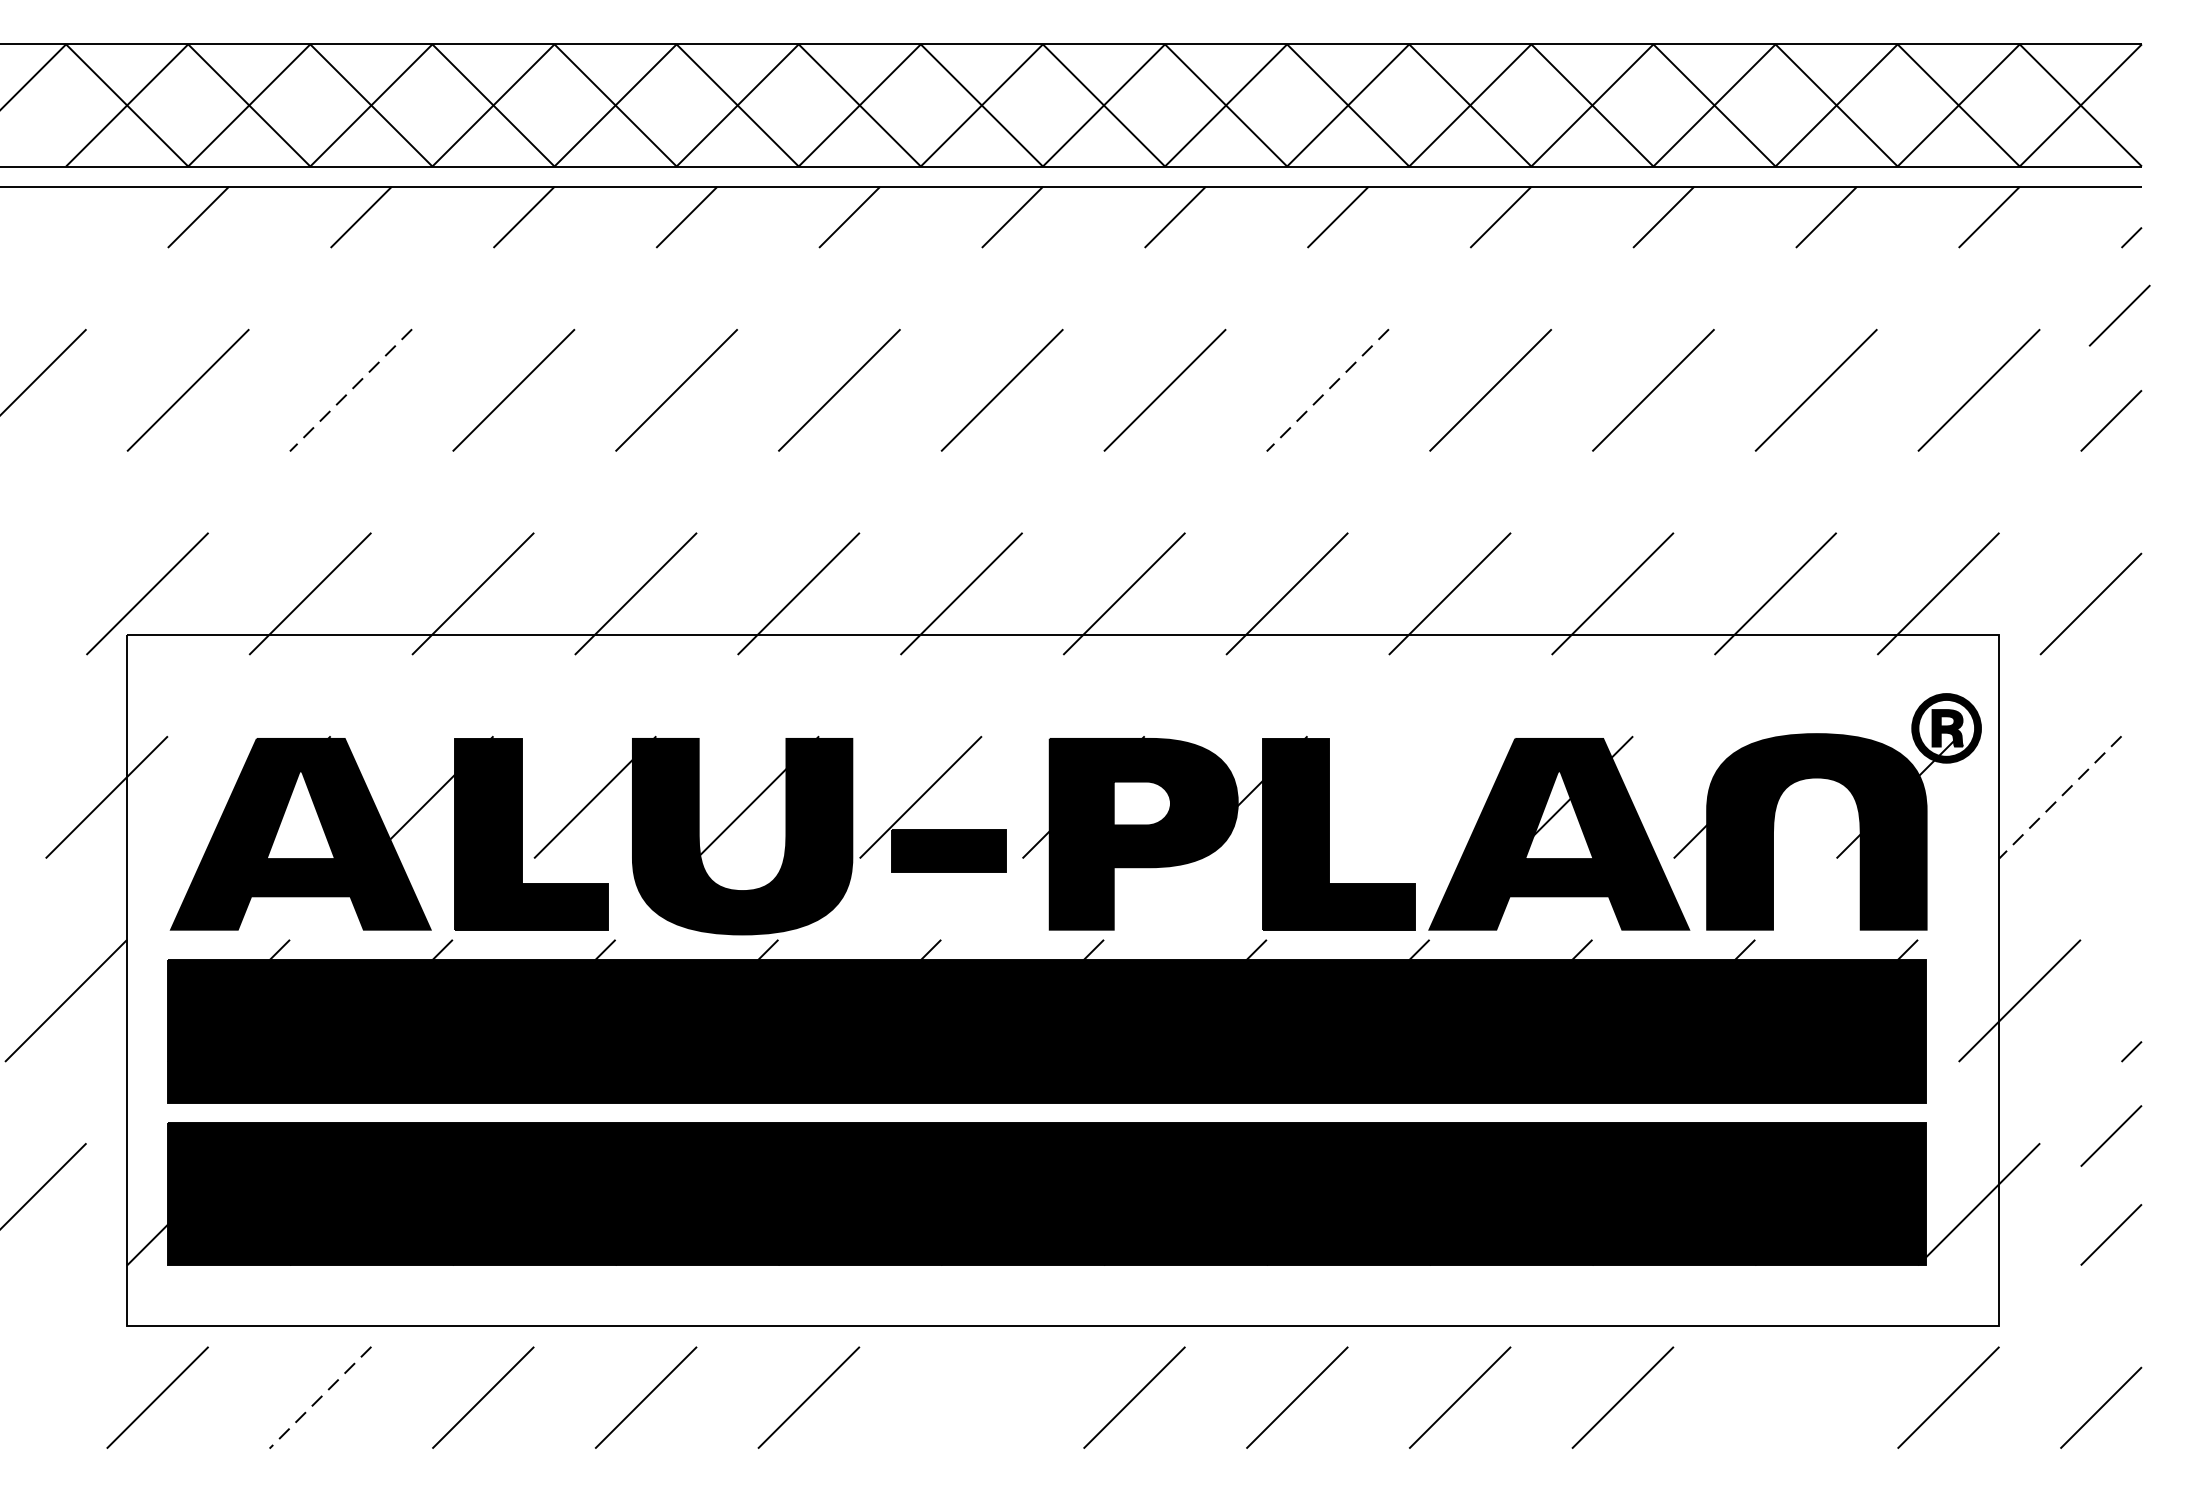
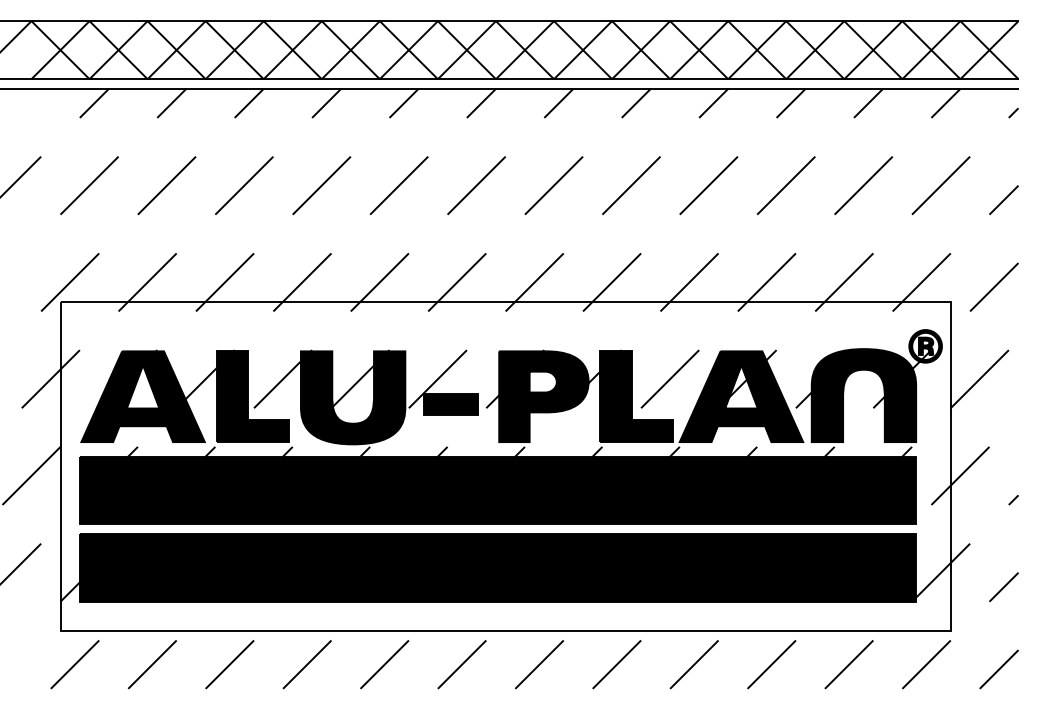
line: (2118, 314) -> (1007, 149), removed
line: (350, 392) -> (166, 186), dashed -> solid
line: (1327, 392) -> (631, 186), dashed -> solid
line: (1407, 795) -> (669, 378), added
line: (2059, 798) -> (979, 379), dashed -> solid
line: (2110, 1136) -> (1003, 540), removed
line: (320, 1397) -> (152, 664), dashed -> solid
line: (970, 1397) -> (461, 664), added
line: (1784, 1397) -> (848, 664), added

